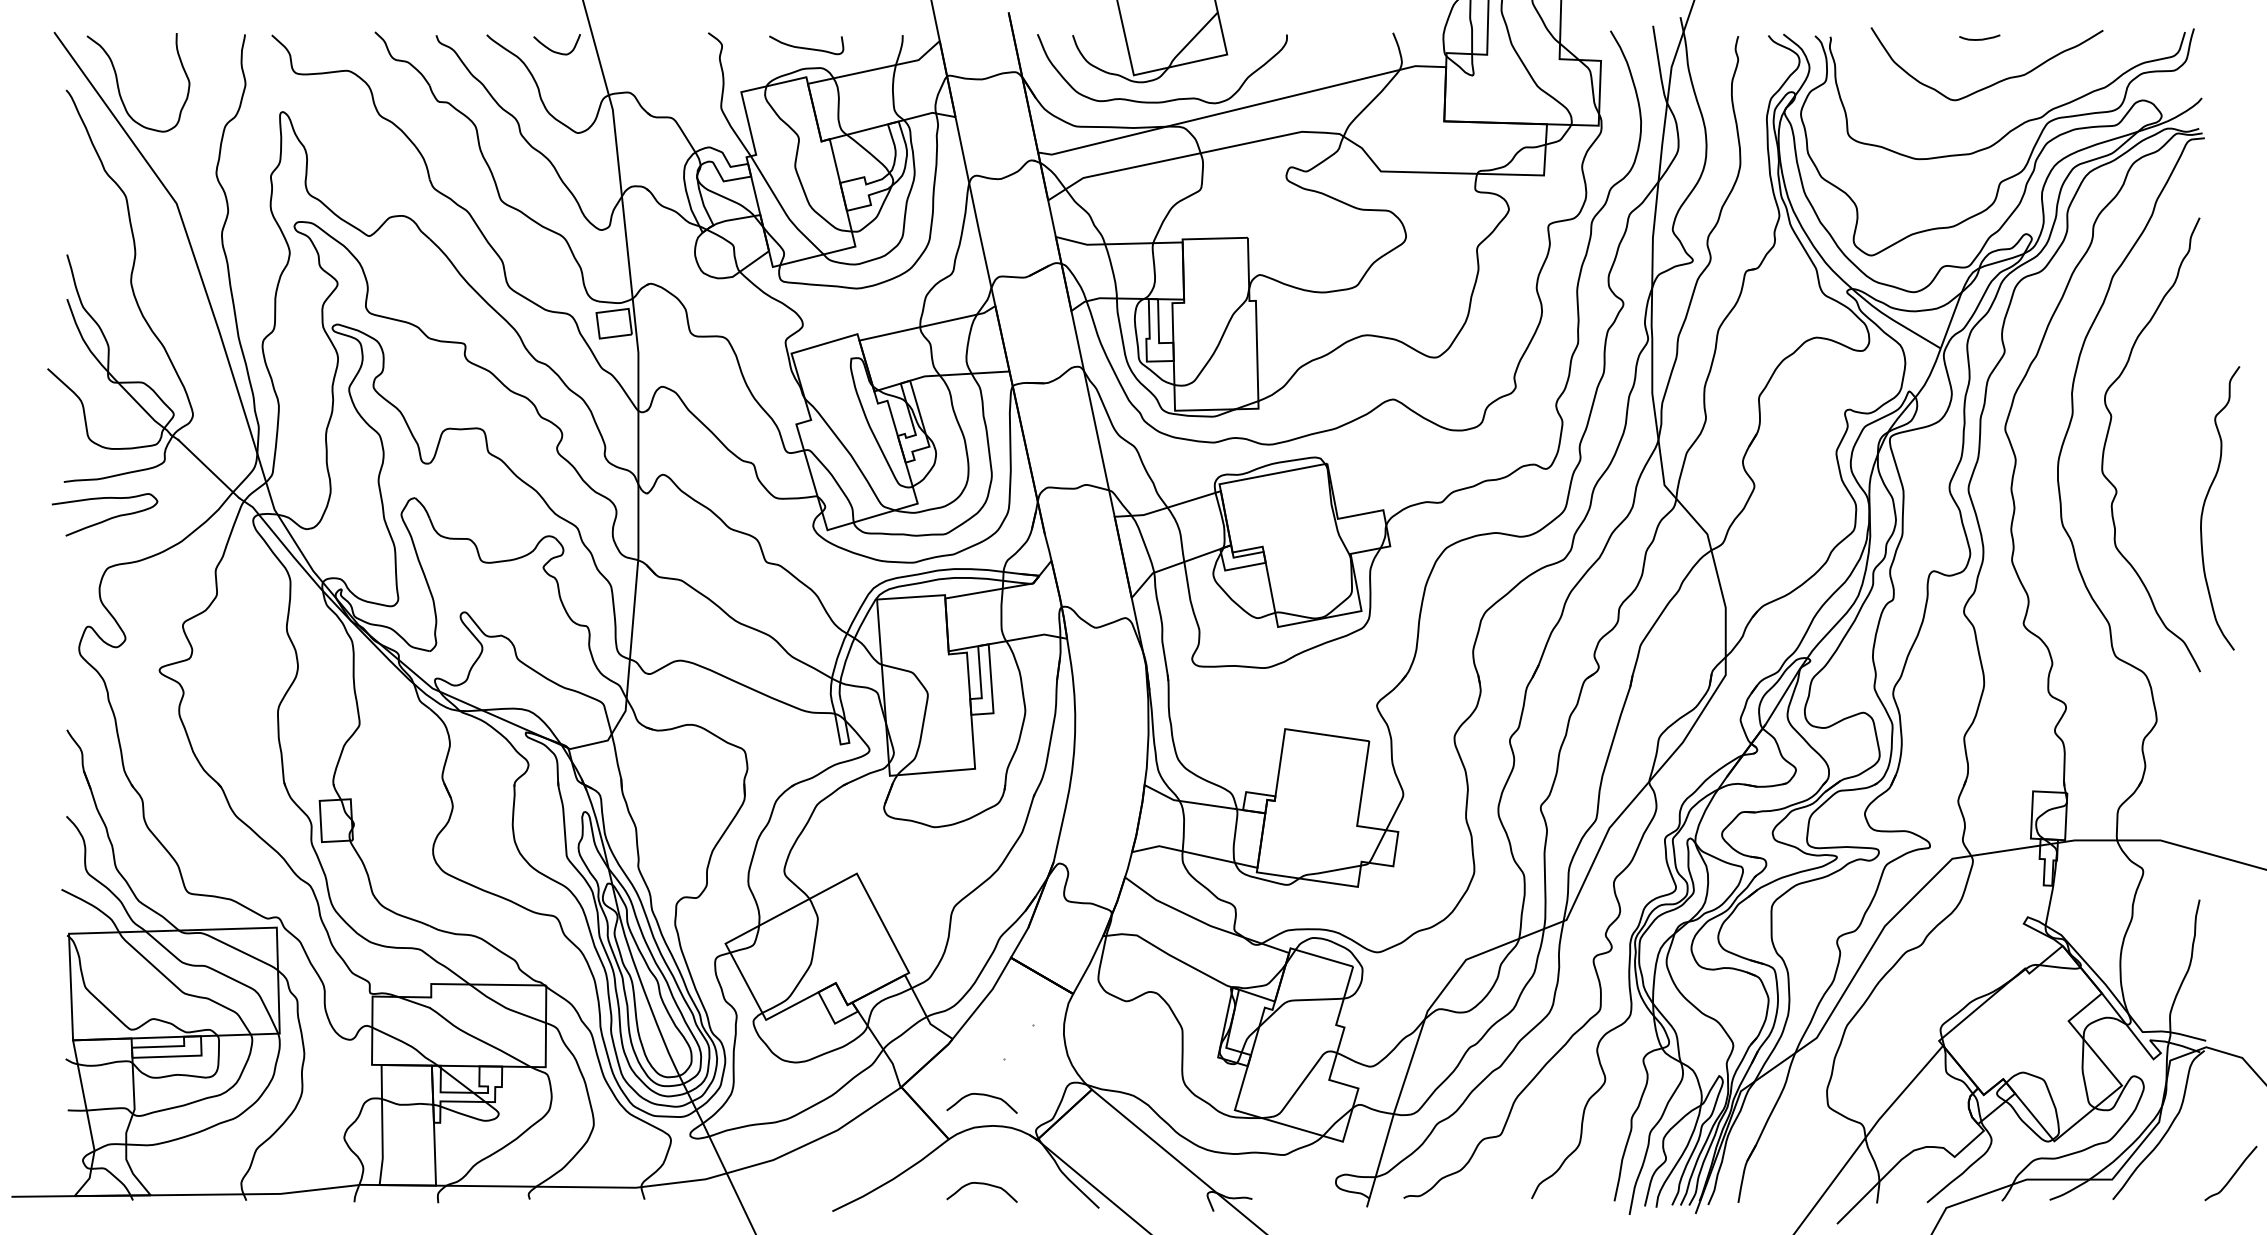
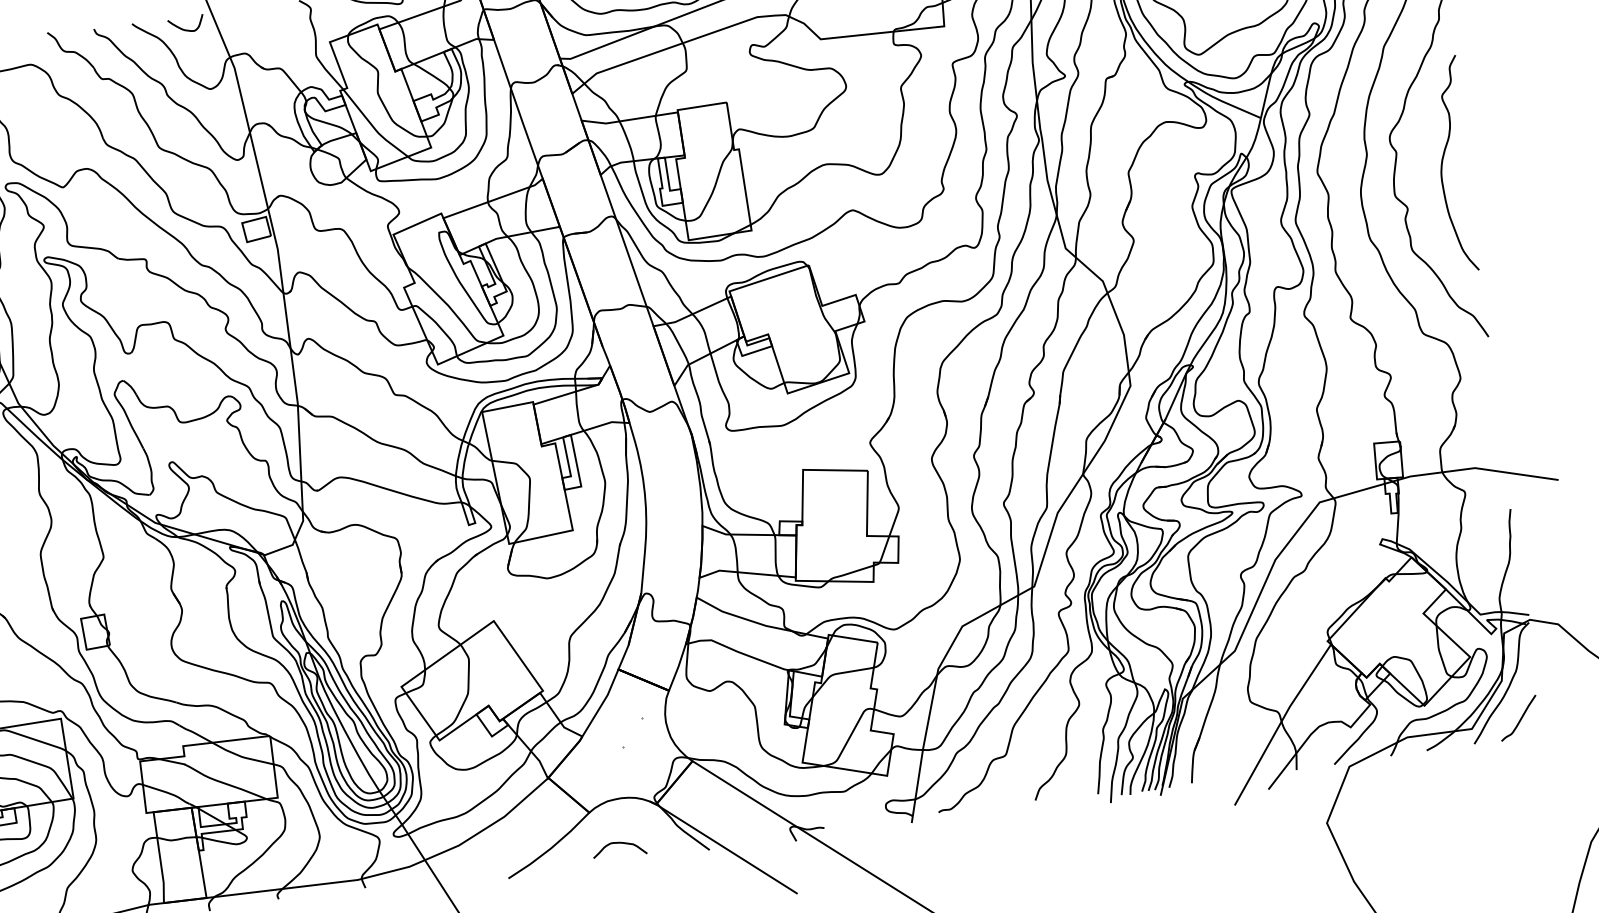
curve: (2205, 503) -> (1443, 162), moved
curve: (981, 1095) -> (609, 776), removed
curve: (2232, 1175) -> (1520, 719), moved

